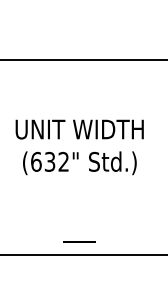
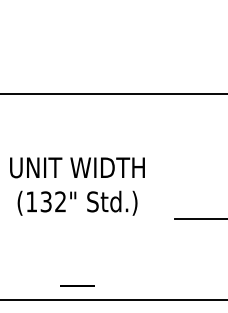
text: (36, 161) -> (31, 201), (632" -> (132"

